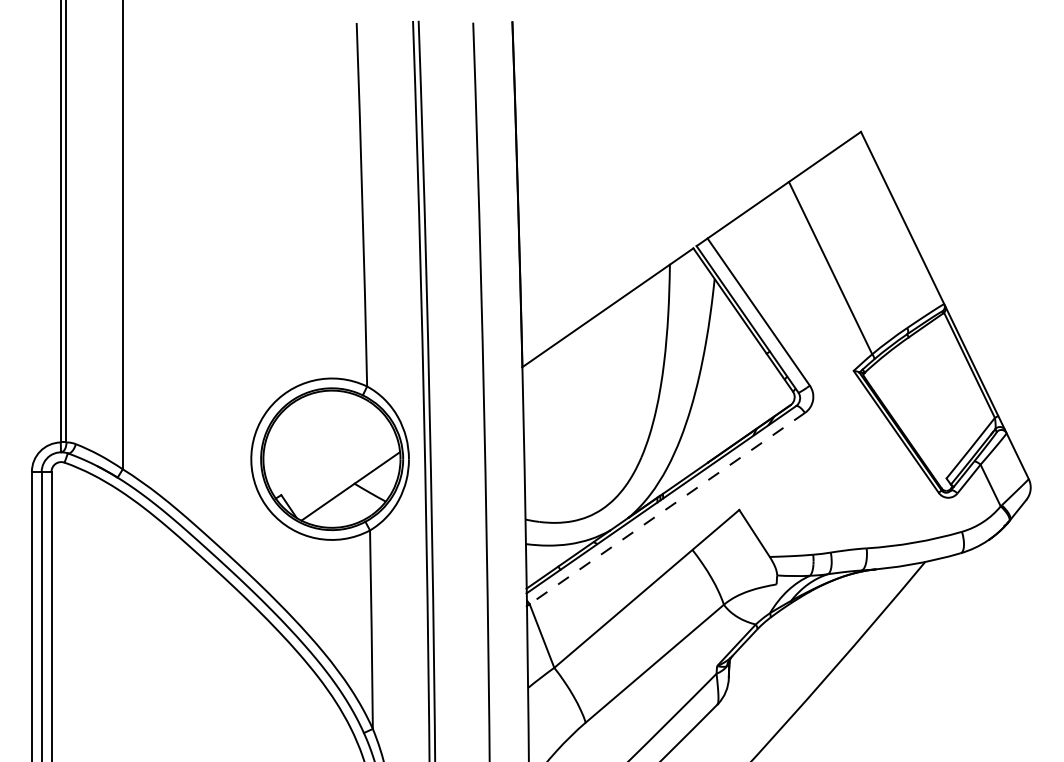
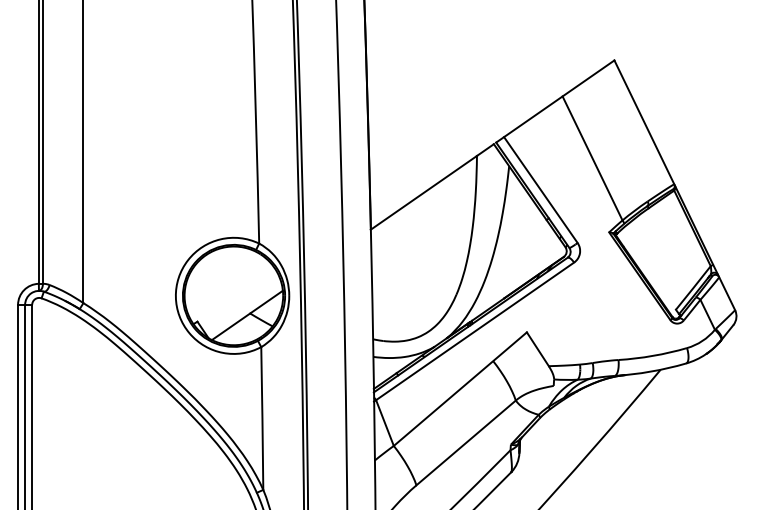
line: (667, 508) -> (475, 331), dashed -> solid

